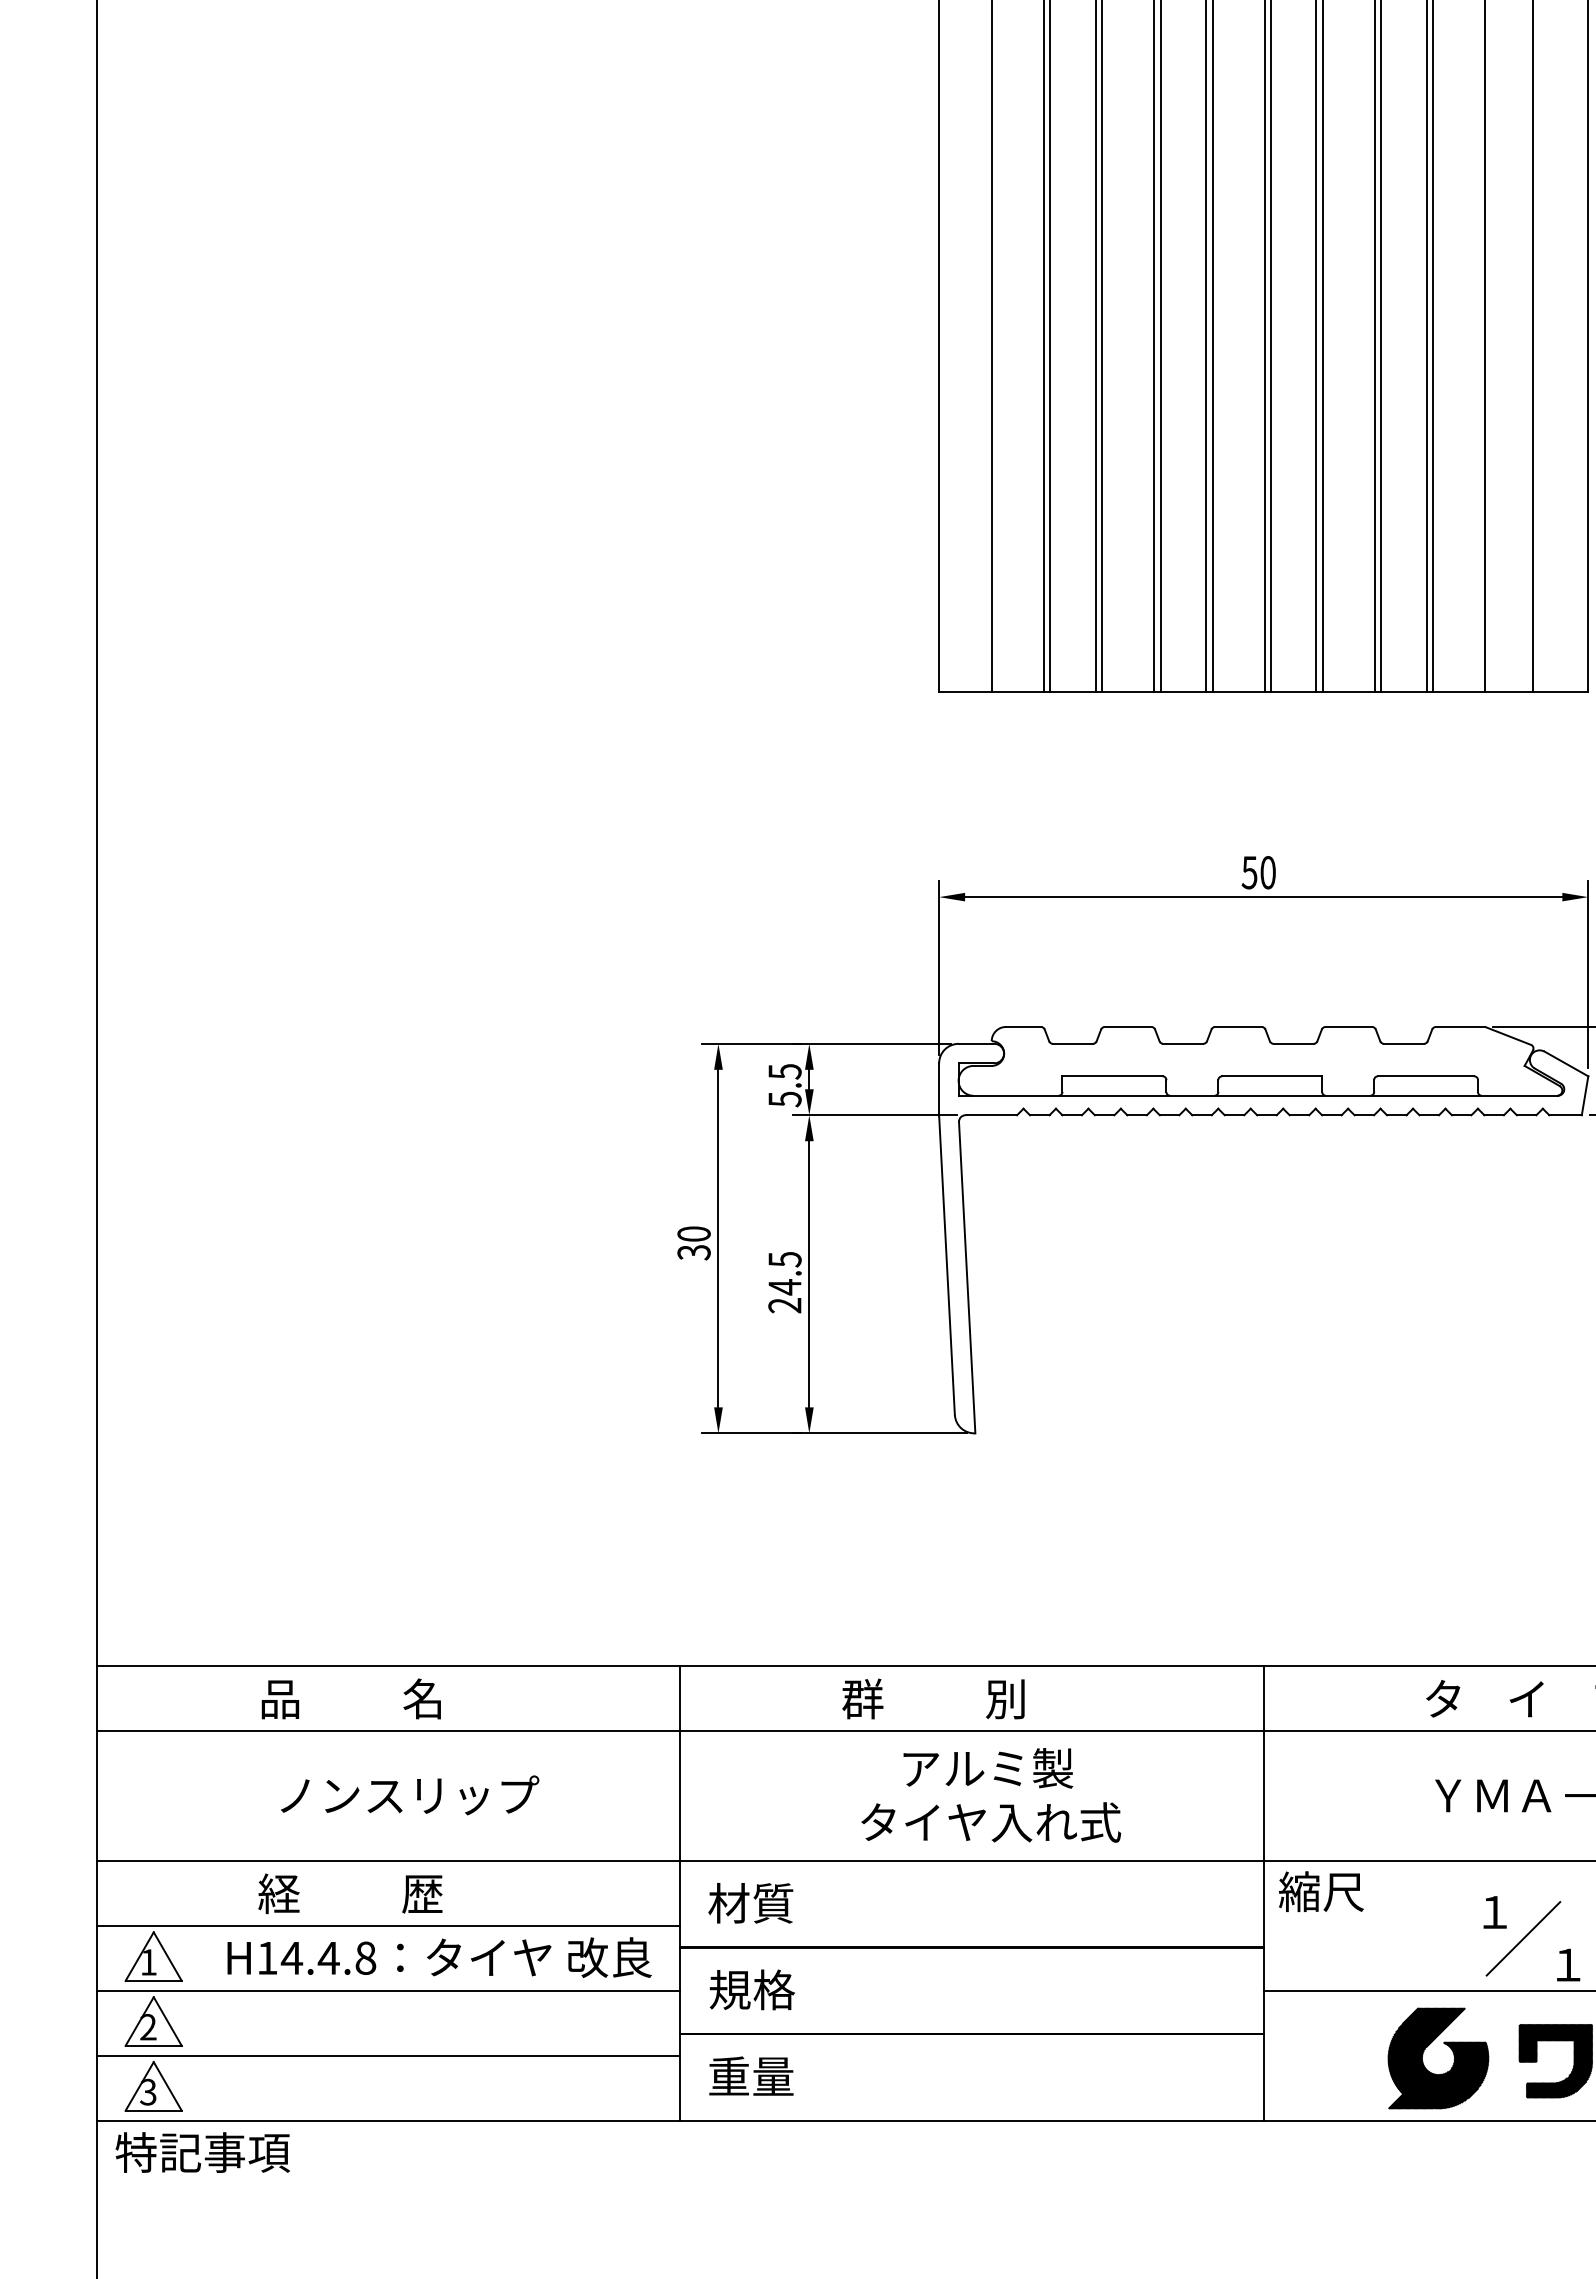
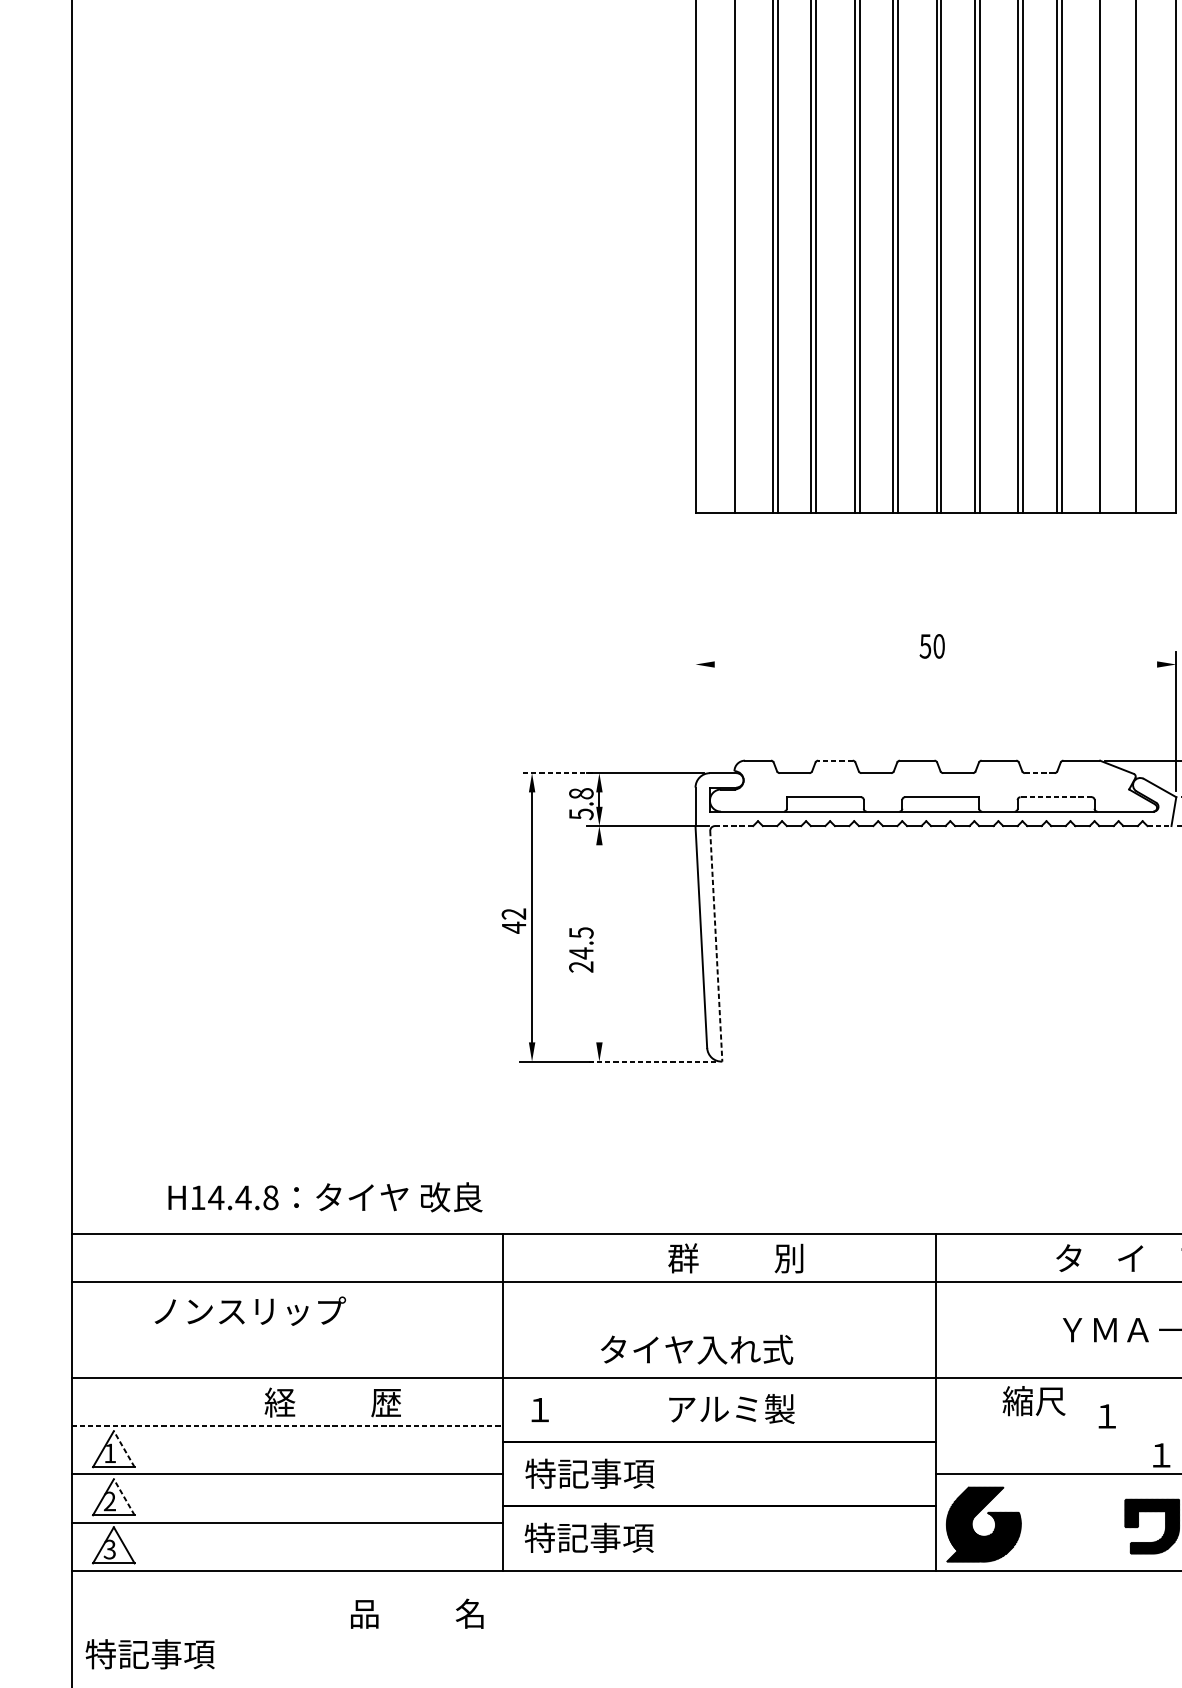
line: (1263, 897) -> (935, 664), removed
line: (939, 967) -> (695, 716), removed
line: (1127, 1026) -> (835, 760), solid -> dashed
line: (751, 1043) -> (556, 772), solid -> dashed
line: (1403, 1043) -> (1039, 772), solid -> dashed
text: (784, 1071) -> (581, 793), 5.5 -> 5.8
line: (1425, 1076) -> (1055, 797), solid -> dashed
line: (991, 1115) -> (734, 826), solid -> dashed
line: (1566, 1115) -> (1160, 826), solid -> dashed
text: (693, 1243) -> (513, 921), 30 -> 42
line: (809, 1274) -> (599, 943), removed
line: (967, 1277) -> (716, 946), solid -> dashed
line: (879, 1433) -> (651, 1061), solid -> dashed
text: (350, 1698) -> (416, 1613), moved
text: (933, 1698) -> (735, 1257), moved
text: (988, 1768) -> (732, 1409), moved
text: (410, 1795) -> (250, 1311), moved
text: (991, 1822) -> (697, 1349), moved
text: (1321, 1891) -> (1034, 1400), moved
text: (350, 1893) -> (332, 1402), moved
text: (750, 1903) -> (555, 1409), 材質 -> １
line: (388, 1925) -> (287, 1426), solid -> dashed
line: (1523, 1938) -> (1128, 1435), removed
line: (167, 1956) -> (124, 1449), solid -> dashed
text: (439, 1957) -> (325, 1197), moved
text: (796, 1989) -> (589, 1473), 規格 -> 特記事項
line: (167, 2021) -> (124, 1497), solid -> dashed
part: (1453, 2056) -> (994, 1523), moved
text: (795, 2076) -> (589, 1537), 重量 -> 特記事項
text: (202, 2152) -> (149, 1654), moved

